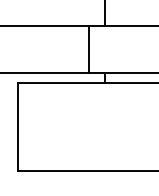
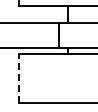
line: (17, 125) -> (19, 77), solid -> dashed

